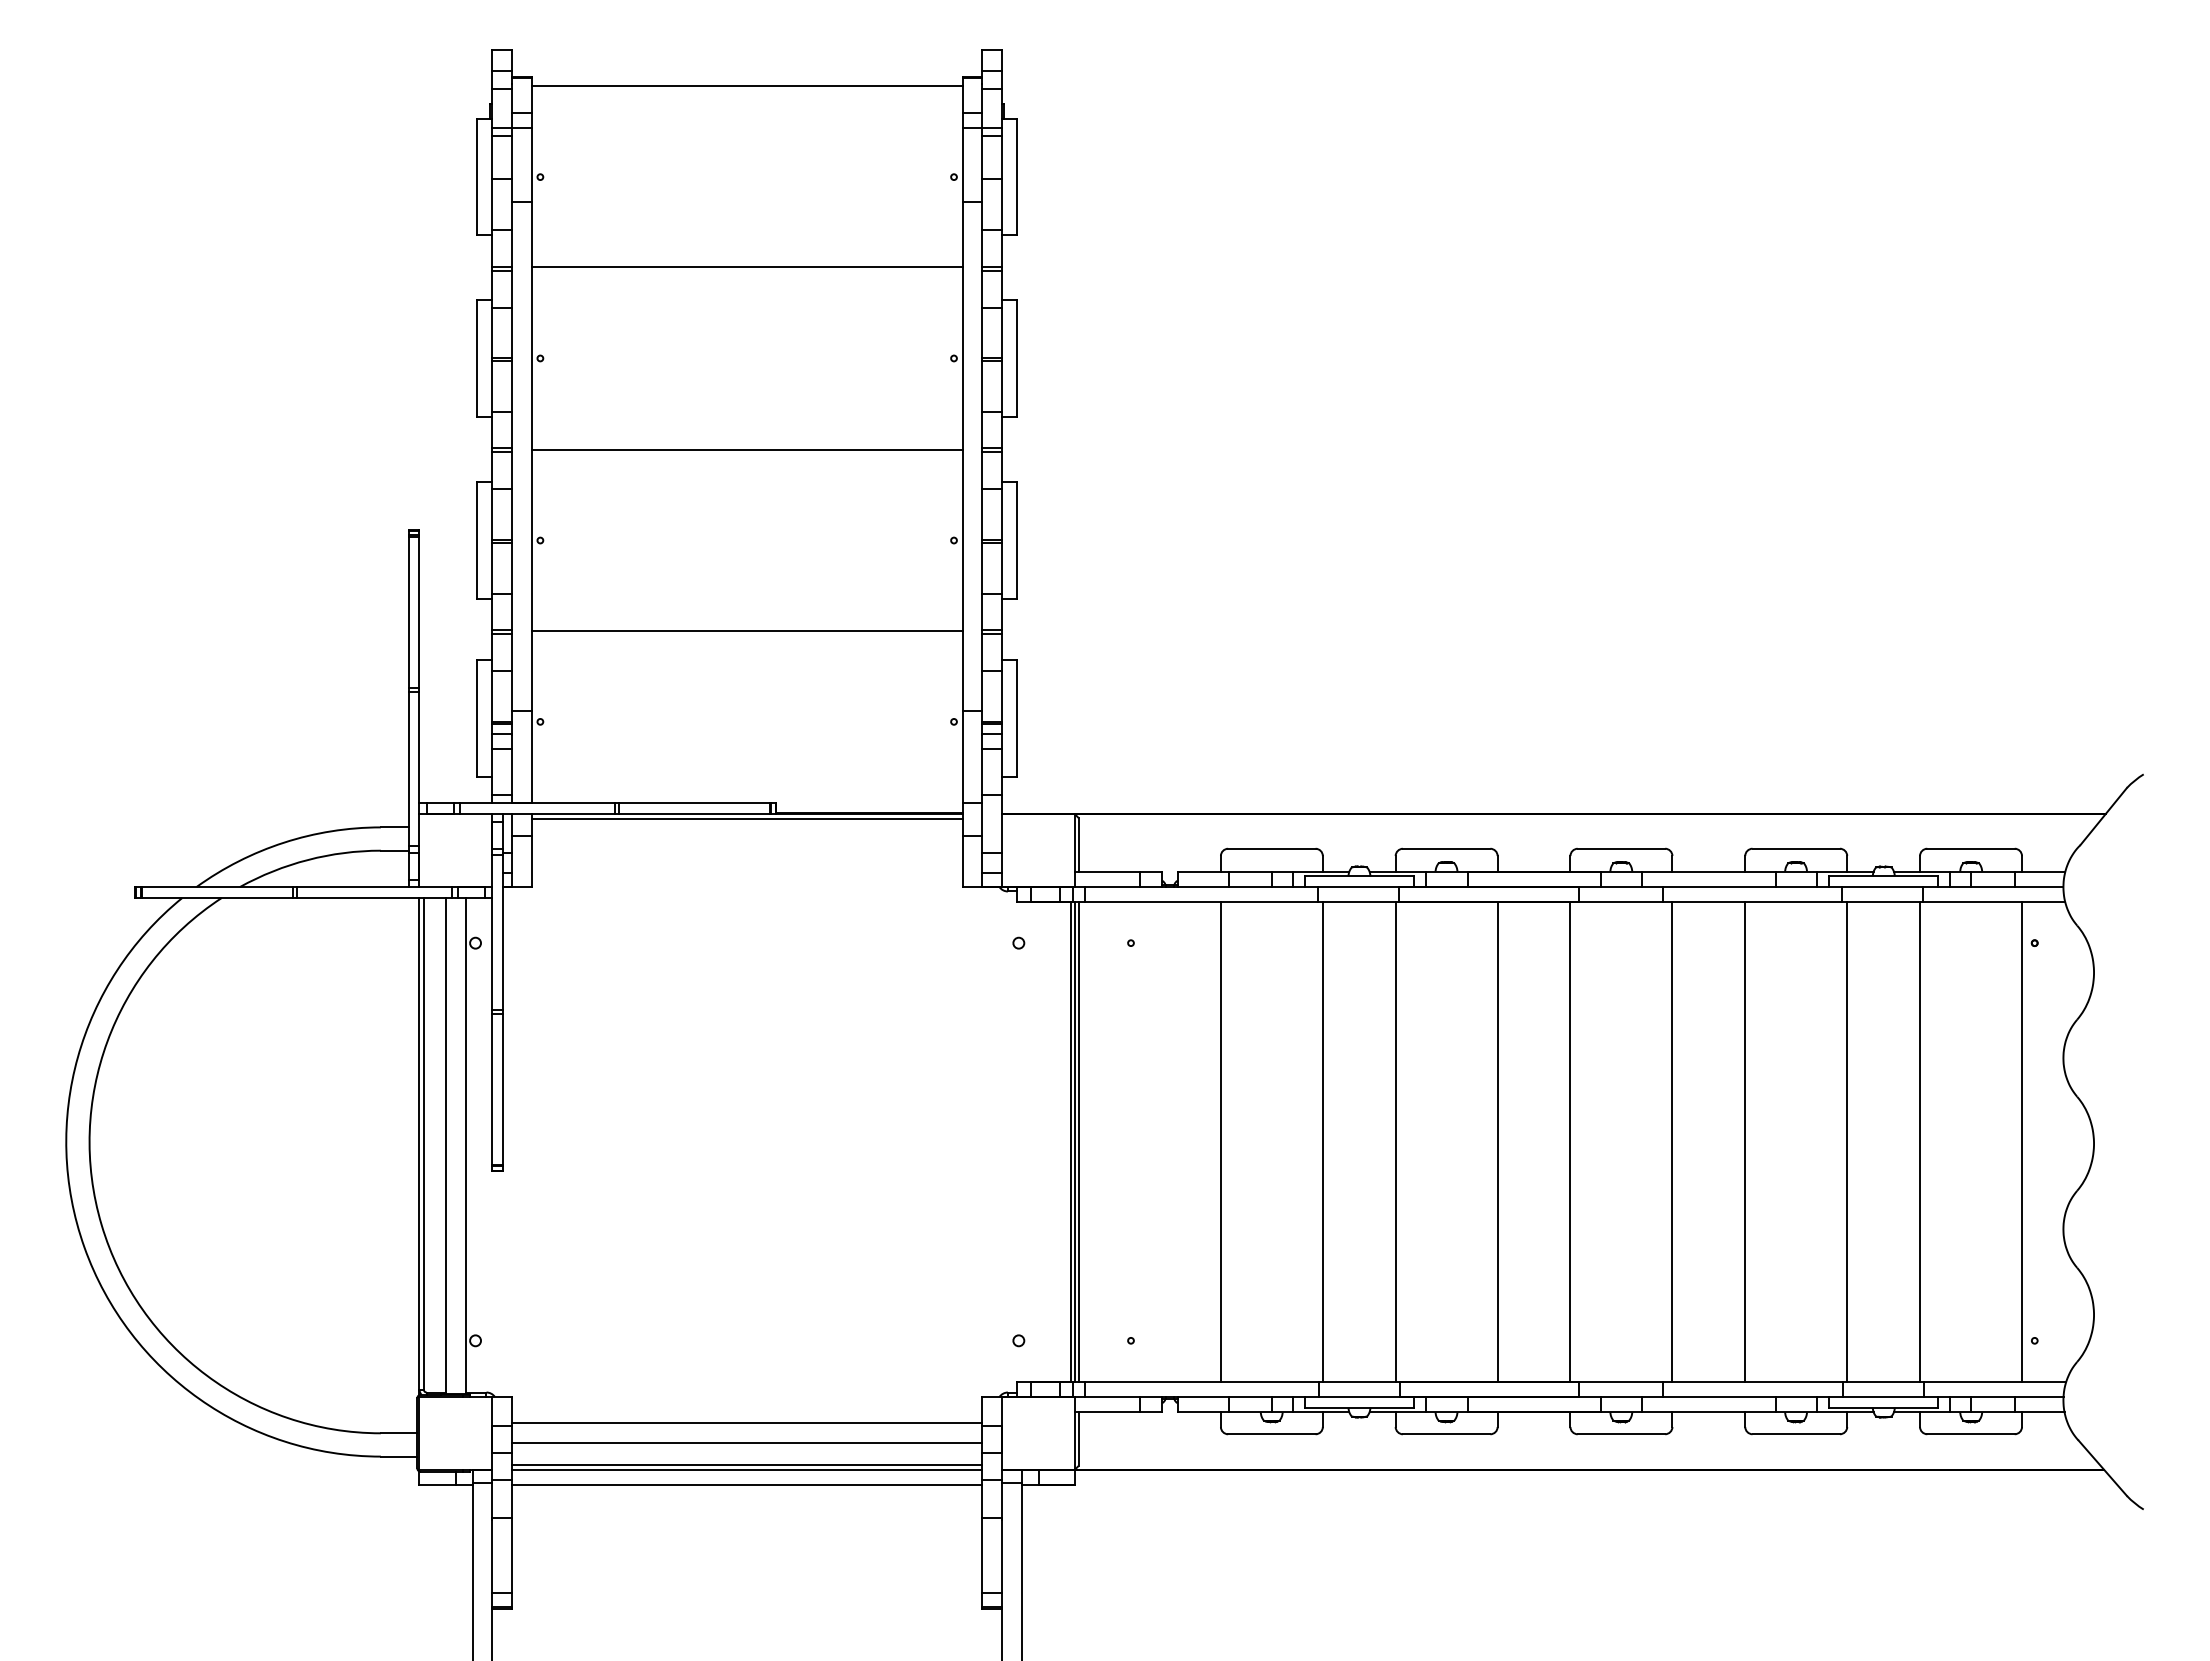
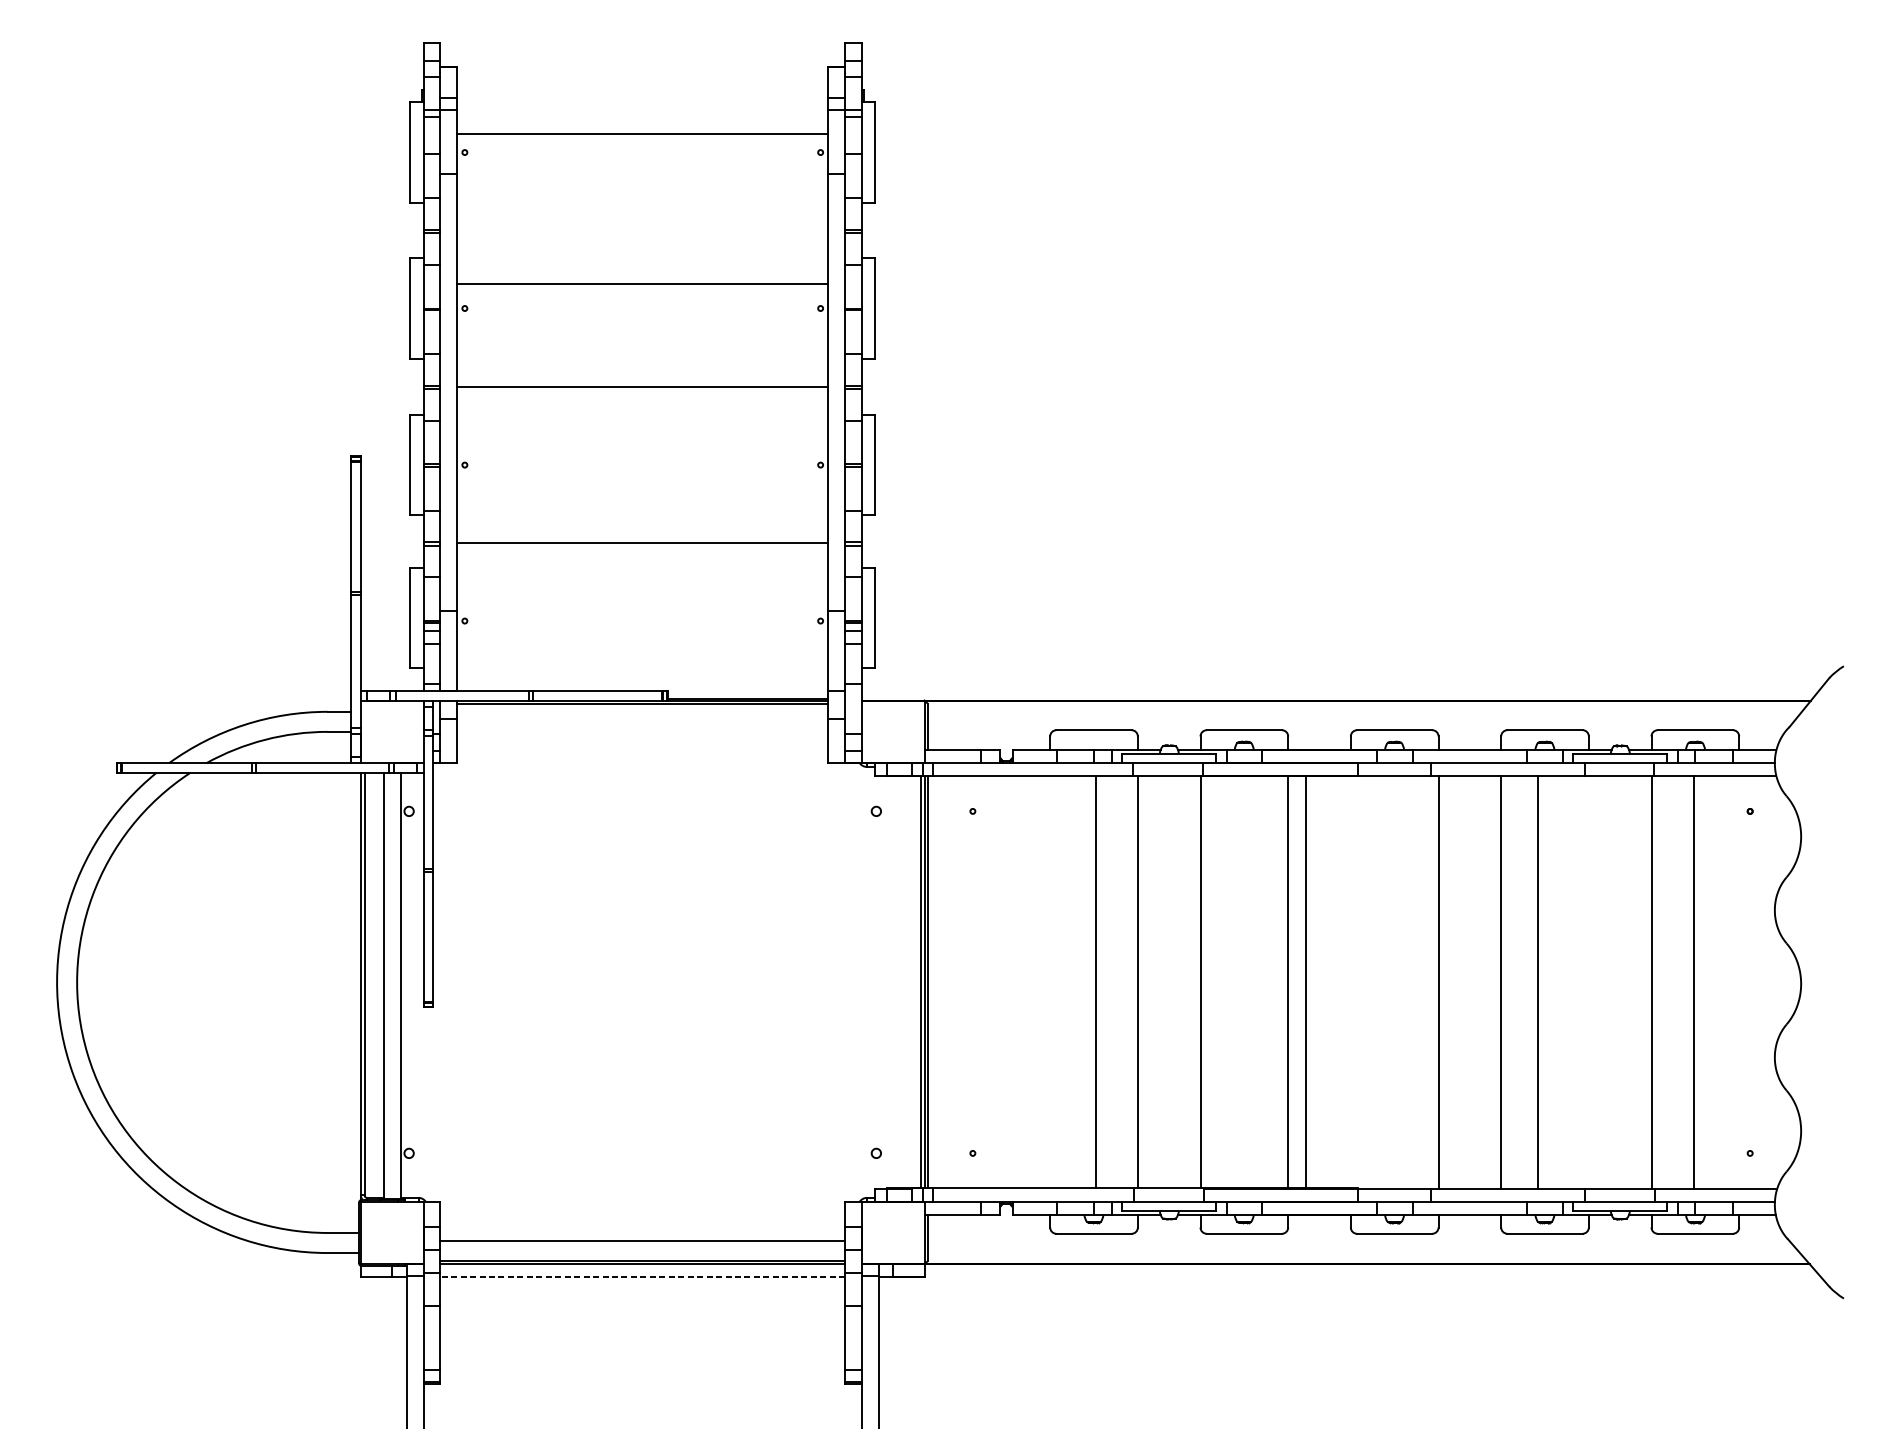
line: (746, 86) -> (642, 133), moved
line: (746, 267) -> (642, 283), moved
line: (1220, 1141) -> (1095, 981), moved
line: (1570, 1141) -> (1306, 981), moved
line: (1847, 1141) -> (1538, 981), moved
line: (2021, 1141) -> (1693, 981), moved
line: (746, 1423) -> (642, 1224), removed
line: (746, 1485) -> (642, 1277), solid -> dashed

